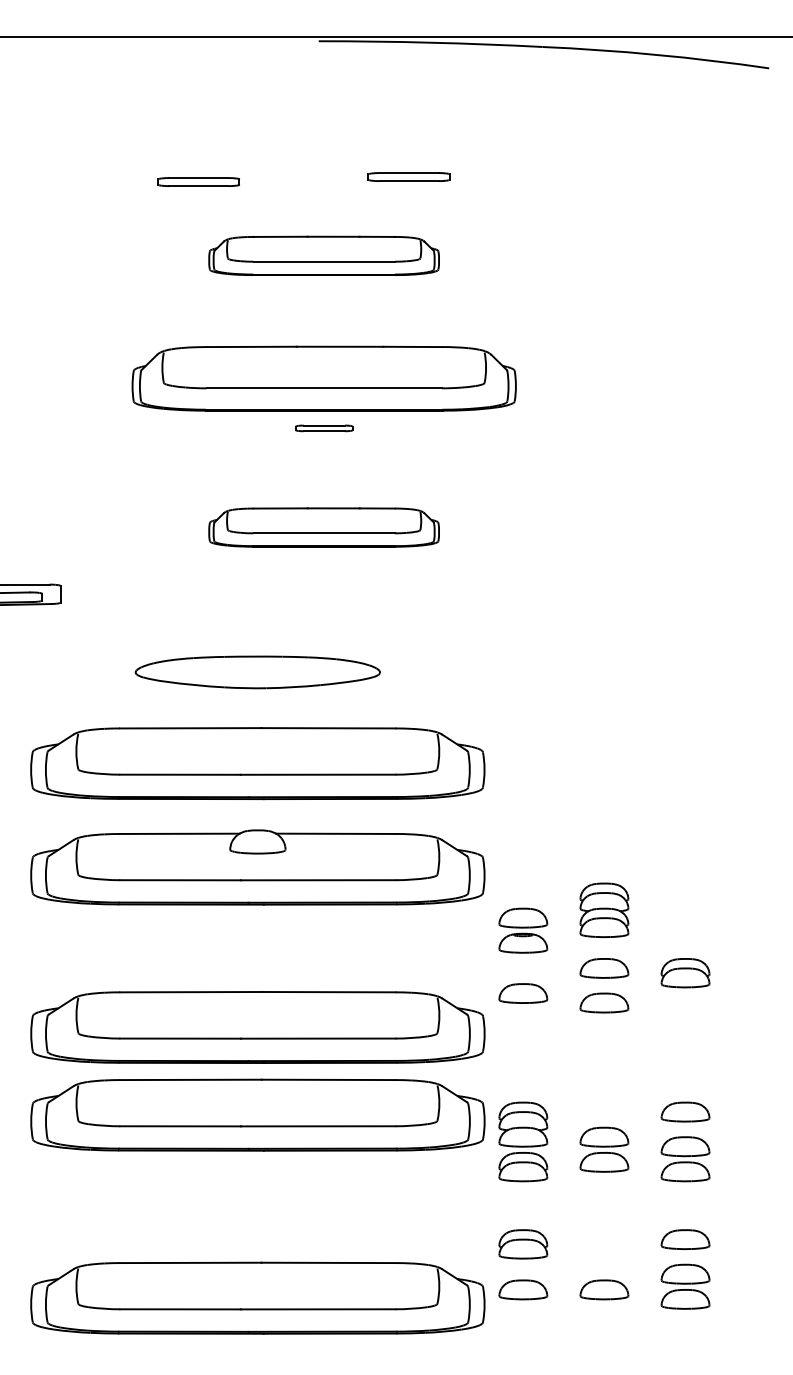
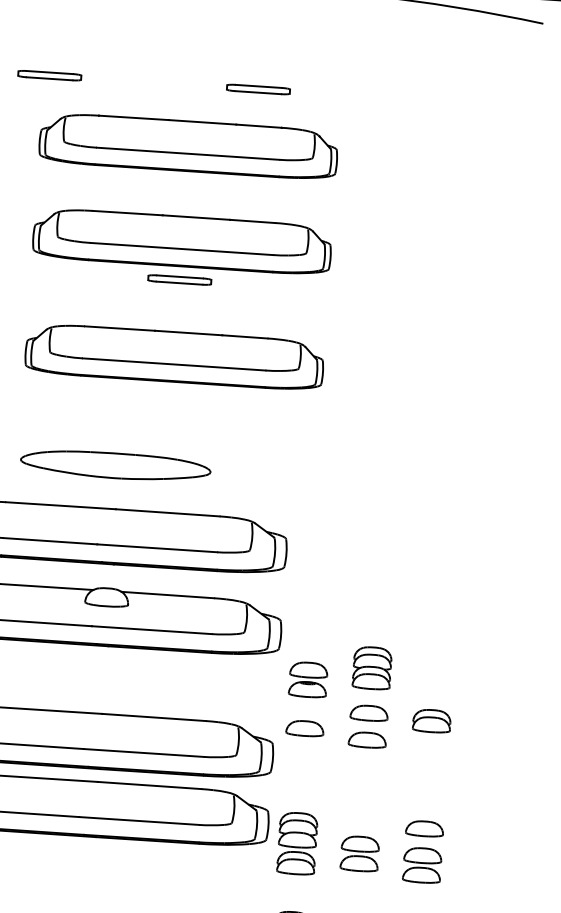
part: (198, 181) -> (49, 75), moved
part: (323, 255) -> (188, 145), size x1.67
part: (324, 428) -> (179, 280), size x1.43
part: (323, 527) -> (174, 356), size x1.67

